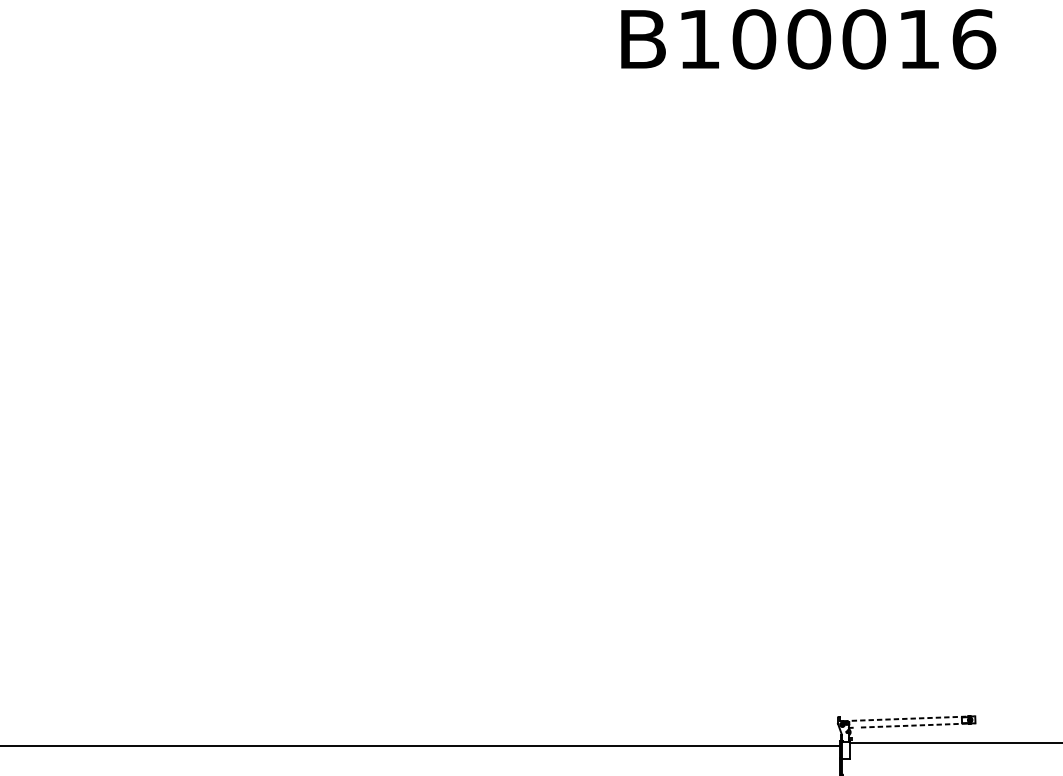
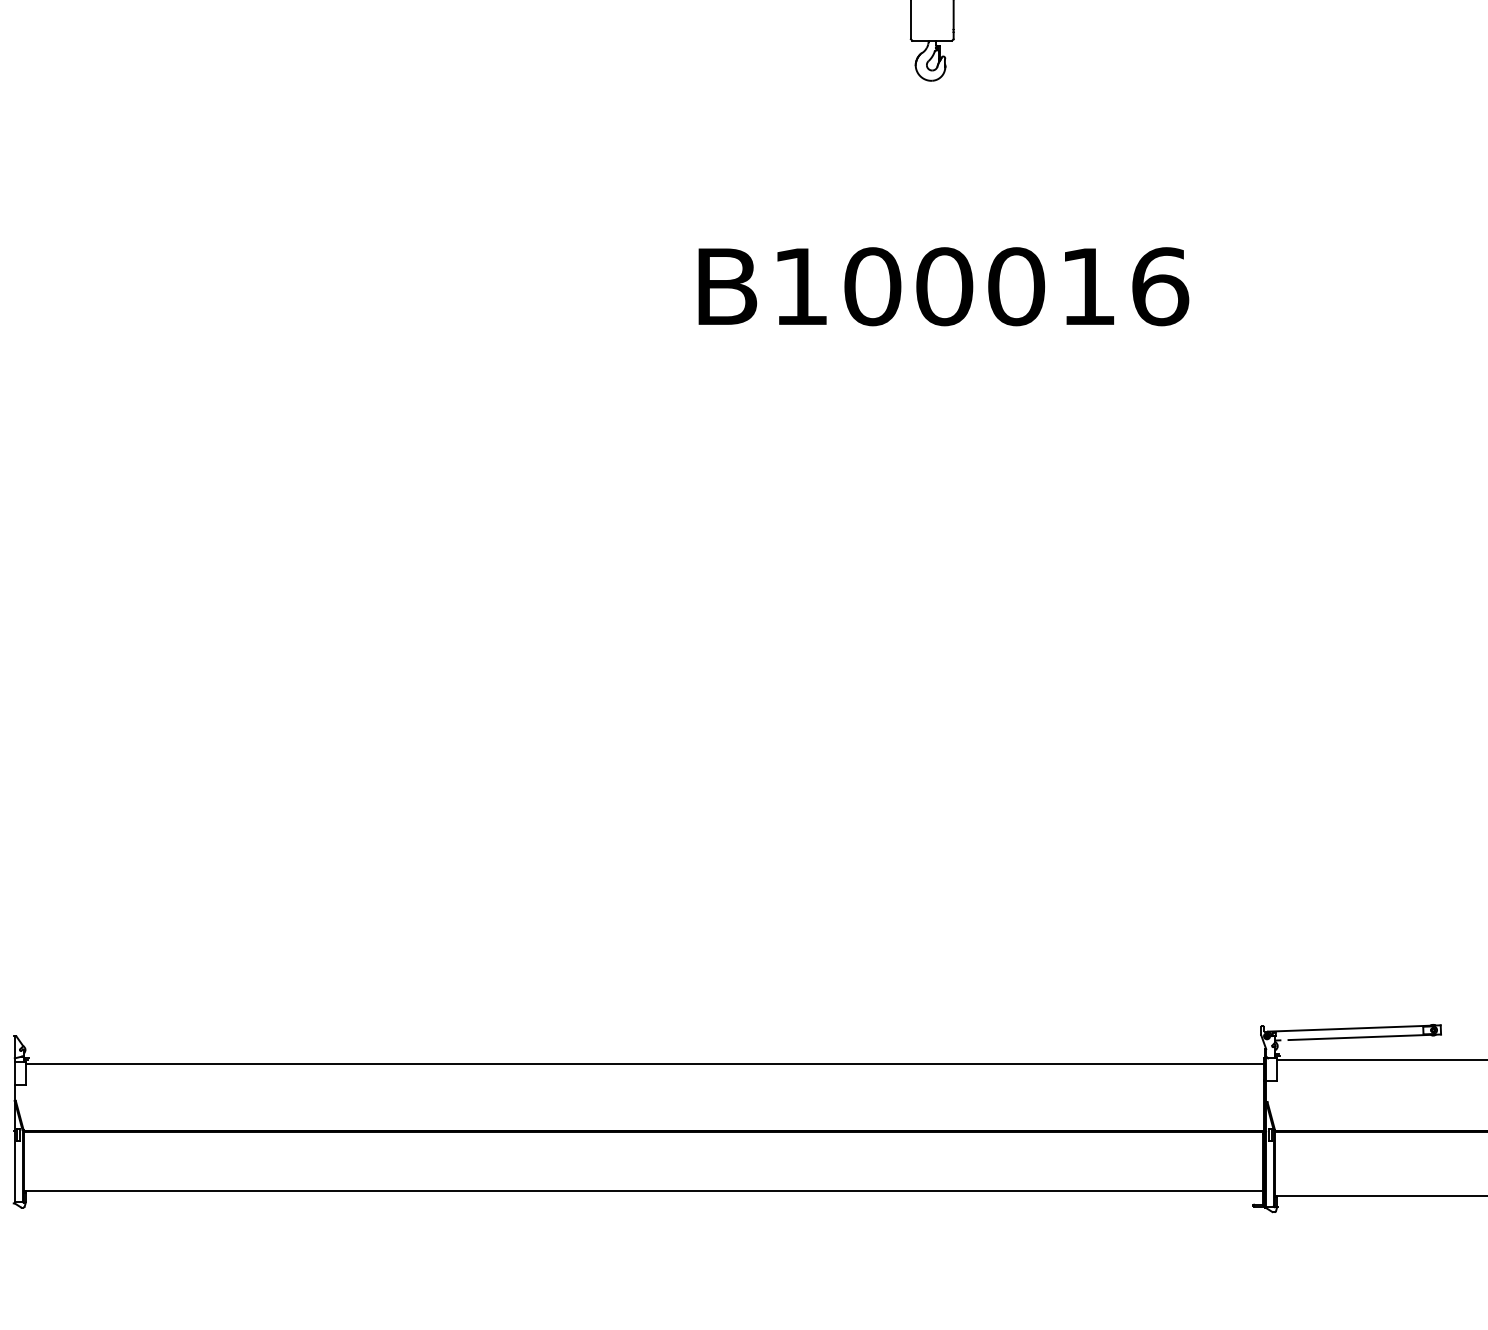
text: (808, 39) -> (943, 286), moved
line: (909, 718) -> (1354, 1028), dashed -> solid
line: (916, 725) -> (1364, 1037), dashed -> solid

